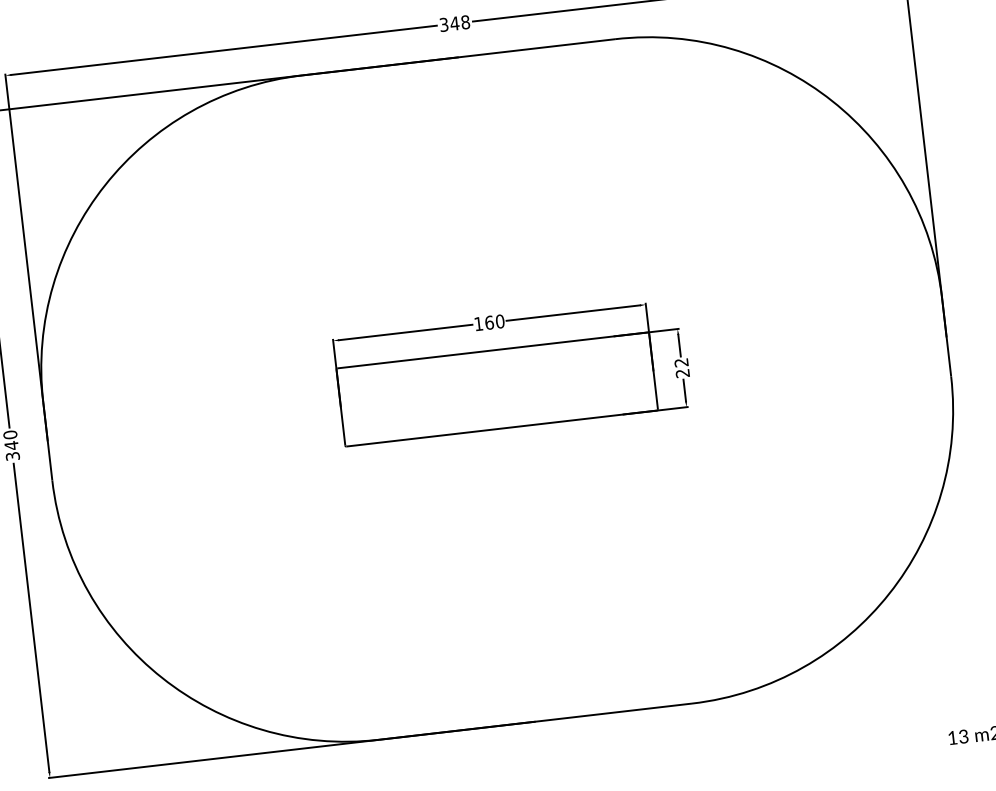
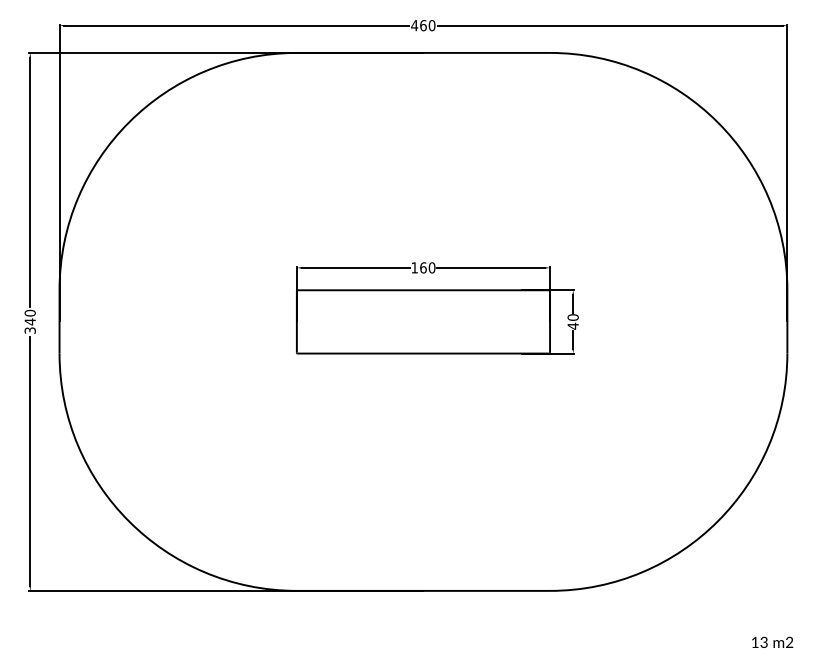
text: (454, 23) -> (423, 25), 348 -> 460
text: (681, 367) -> (572, 321), 22 -> 40

